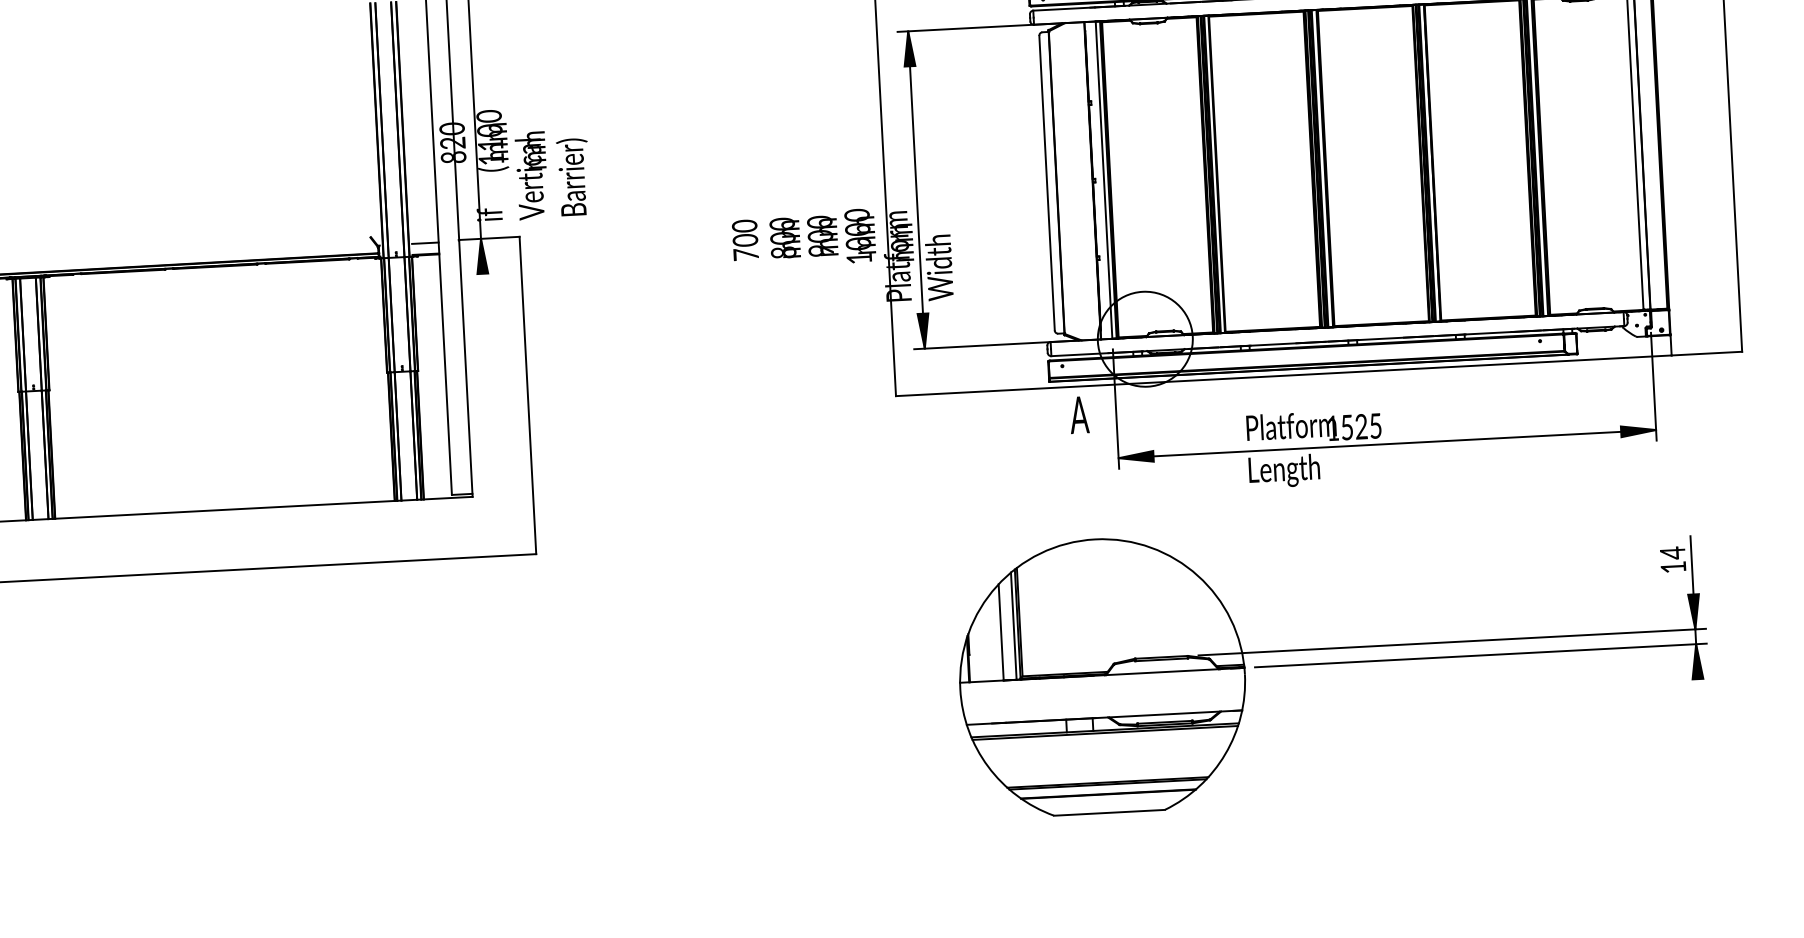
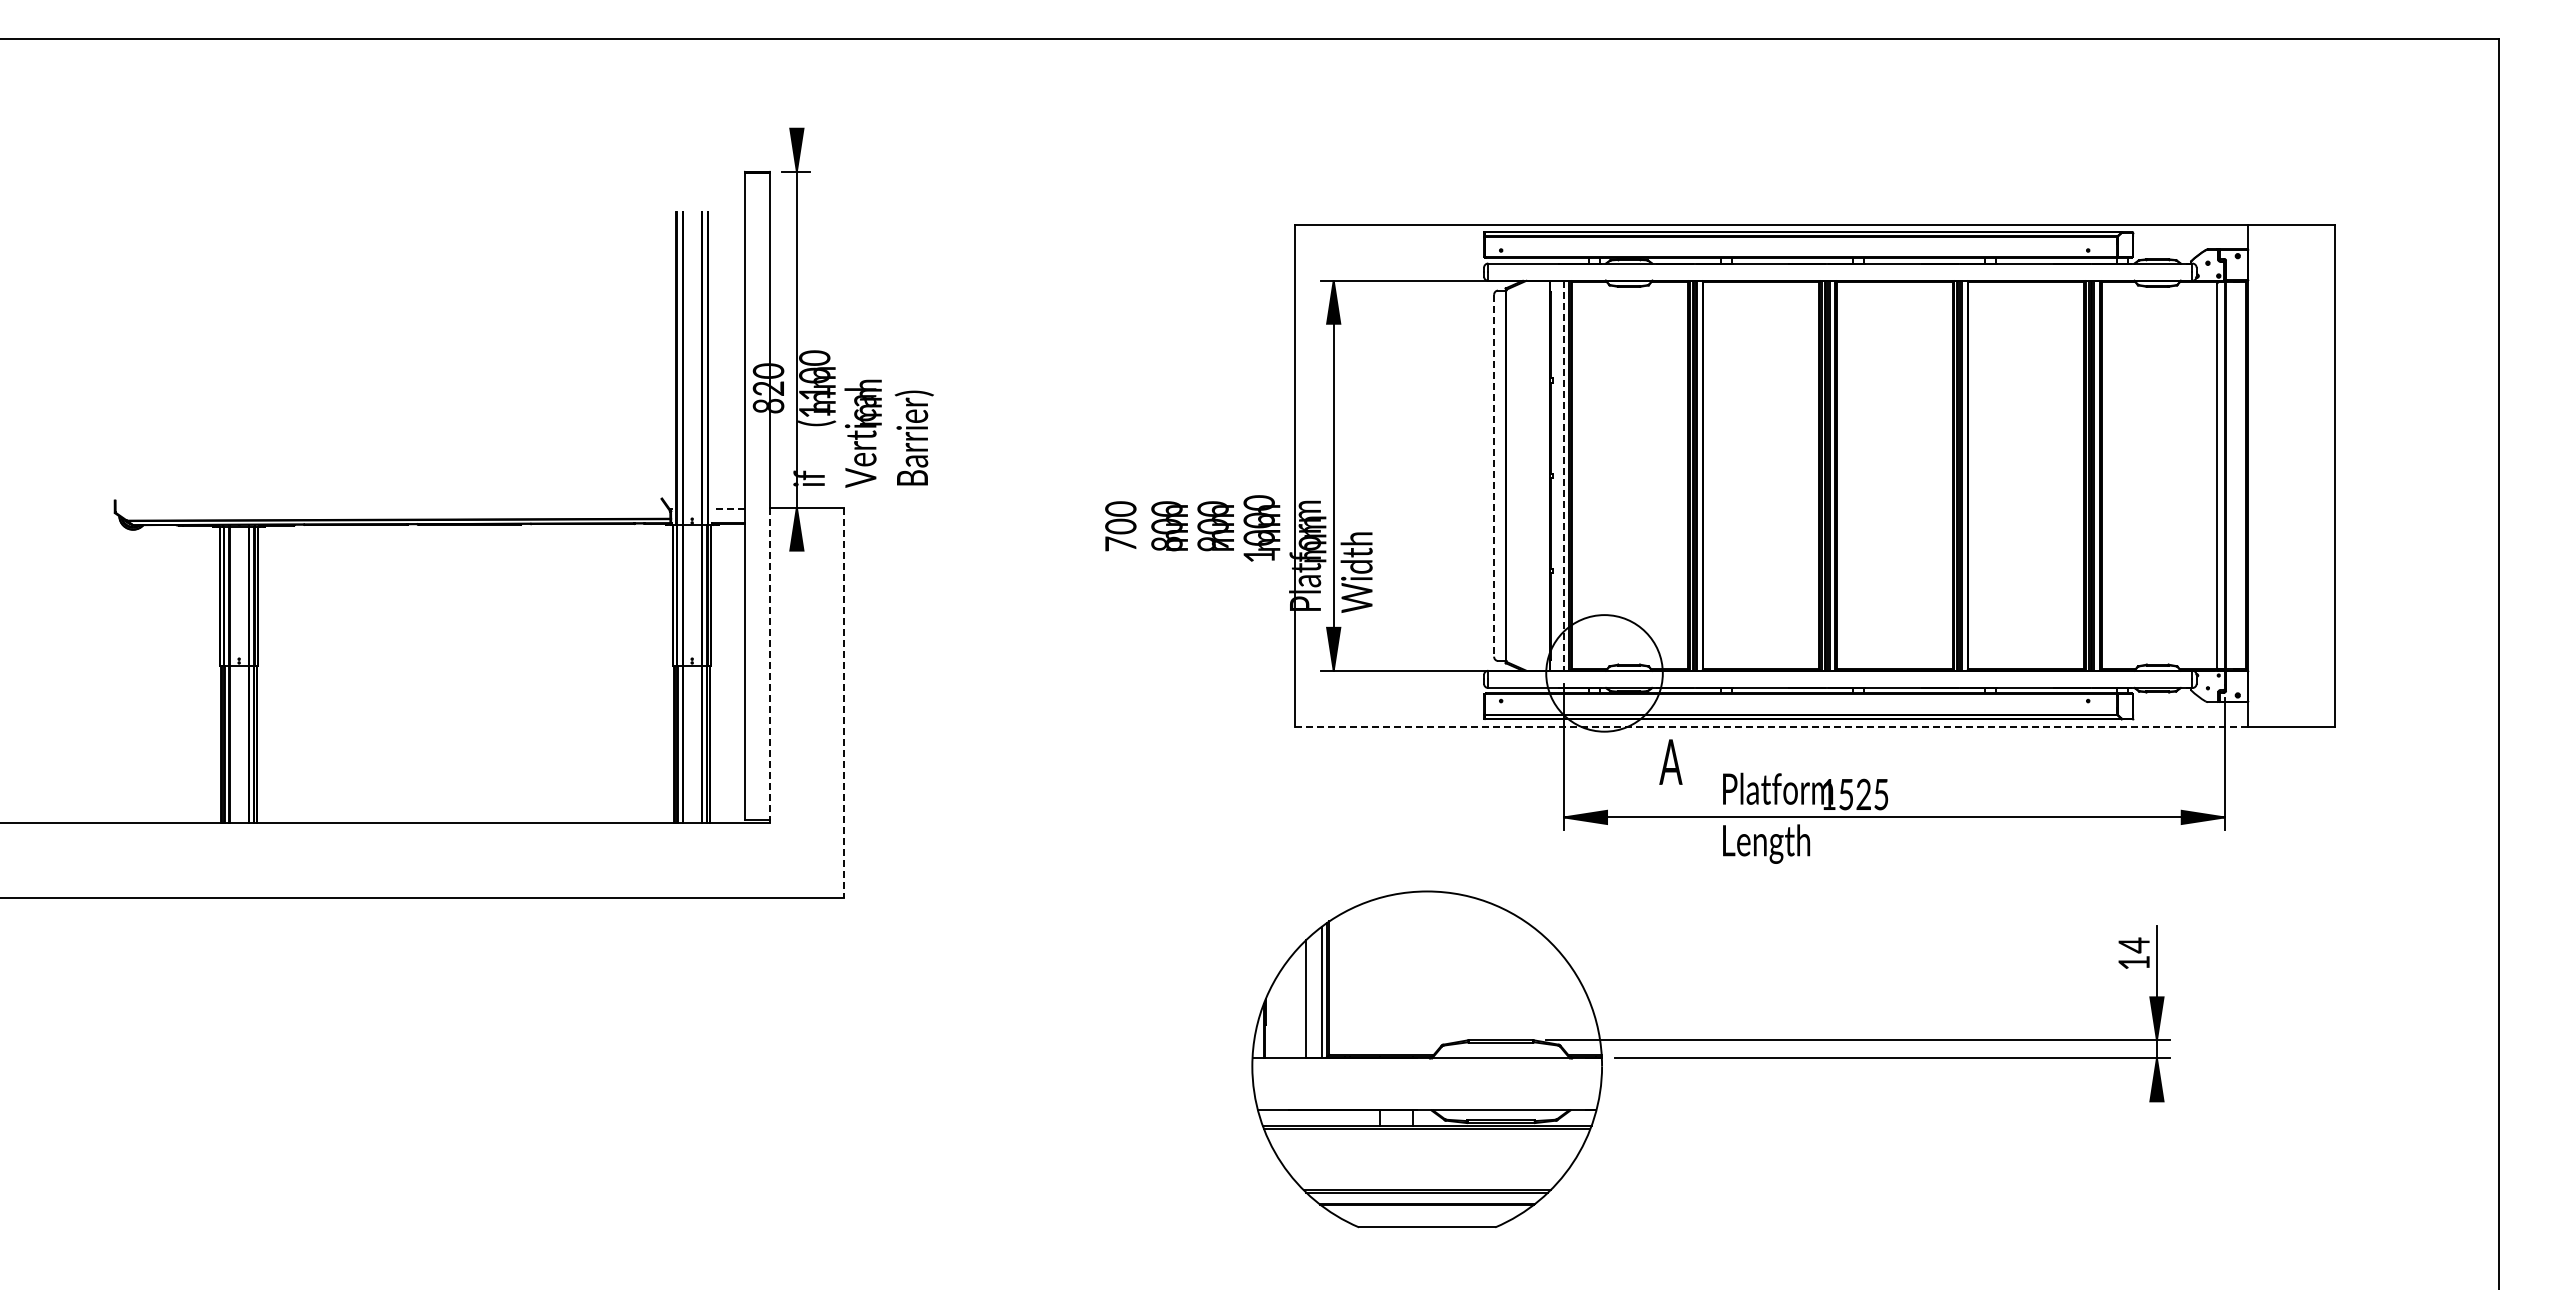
line: (1104, 179) -> (1564, 475), solid -> dashed
line: (1047, 182) -> (1494, 475), solid -> dashed
line: (424, 243) -> (727, 509), solid -> dashed
line: (466, 368) -> (770, 665), solid -> dashed
line: (1283, 376) -> (1771, 727), solid -> dashed
line: (528, 395) -> (844, 702), solid -> dashed
text: (1079, 414) -> (1670, 761), moved
part: (1332, 664) -> (1710, 1059), moved

